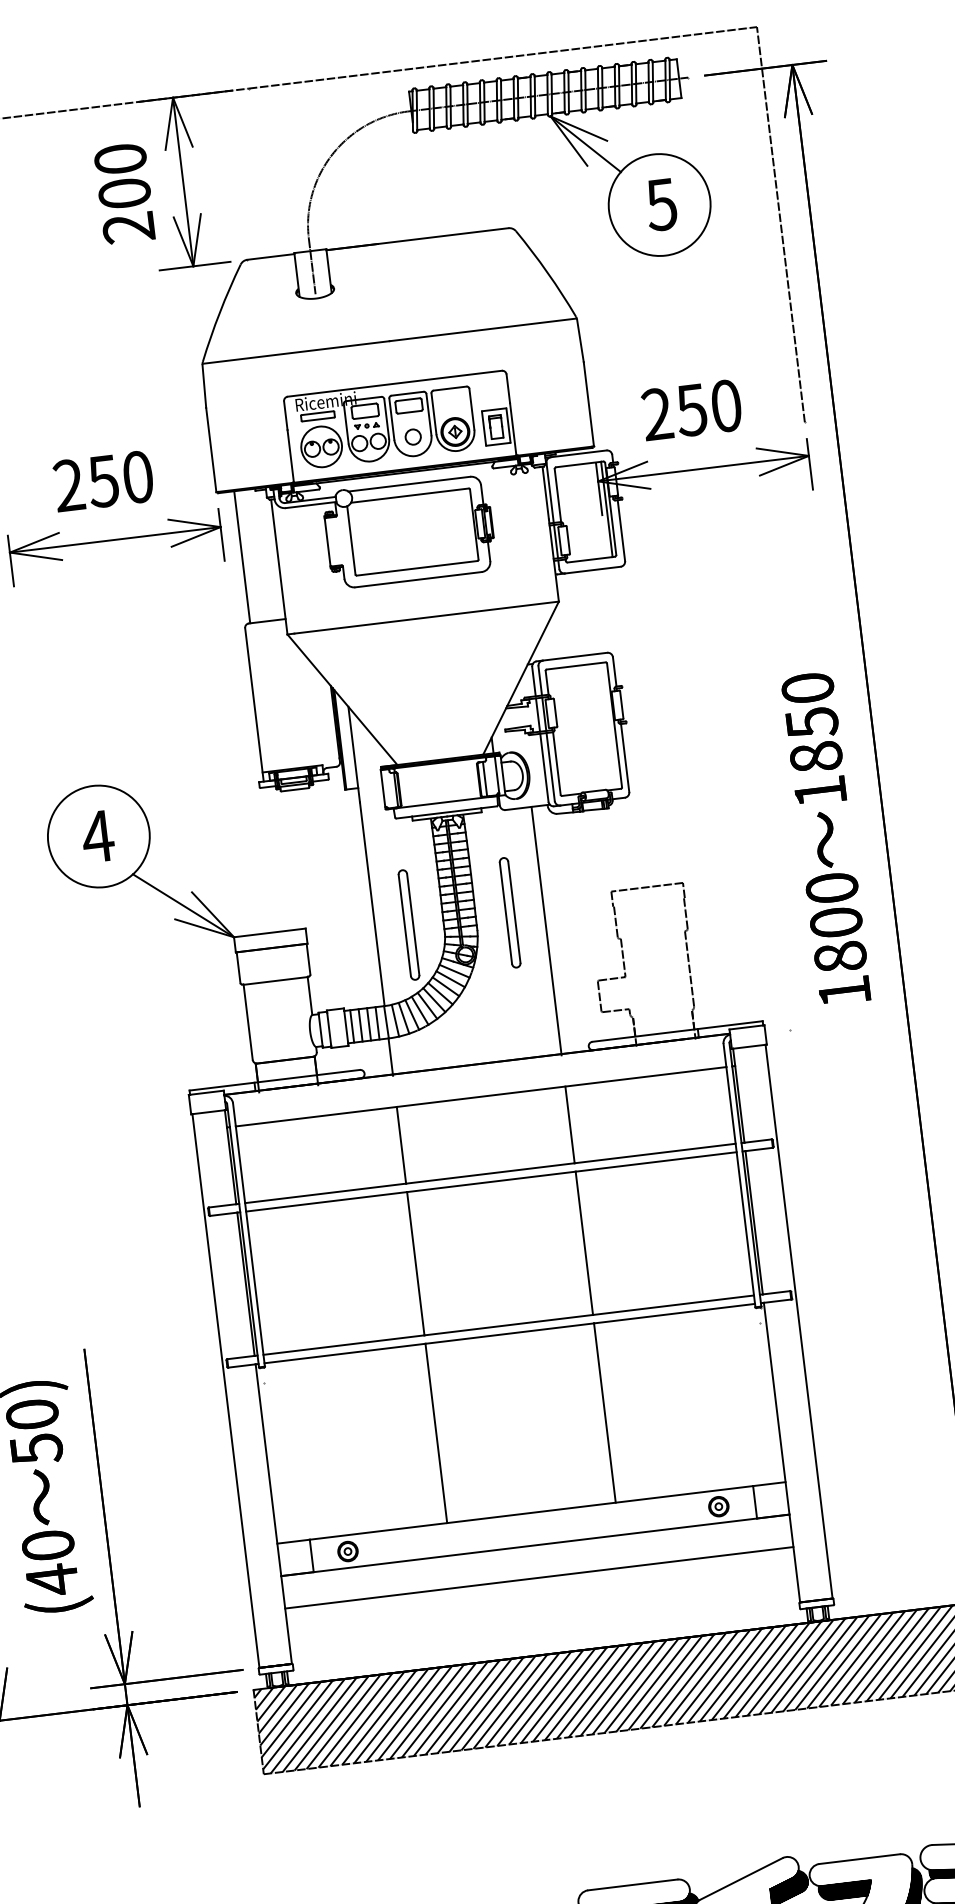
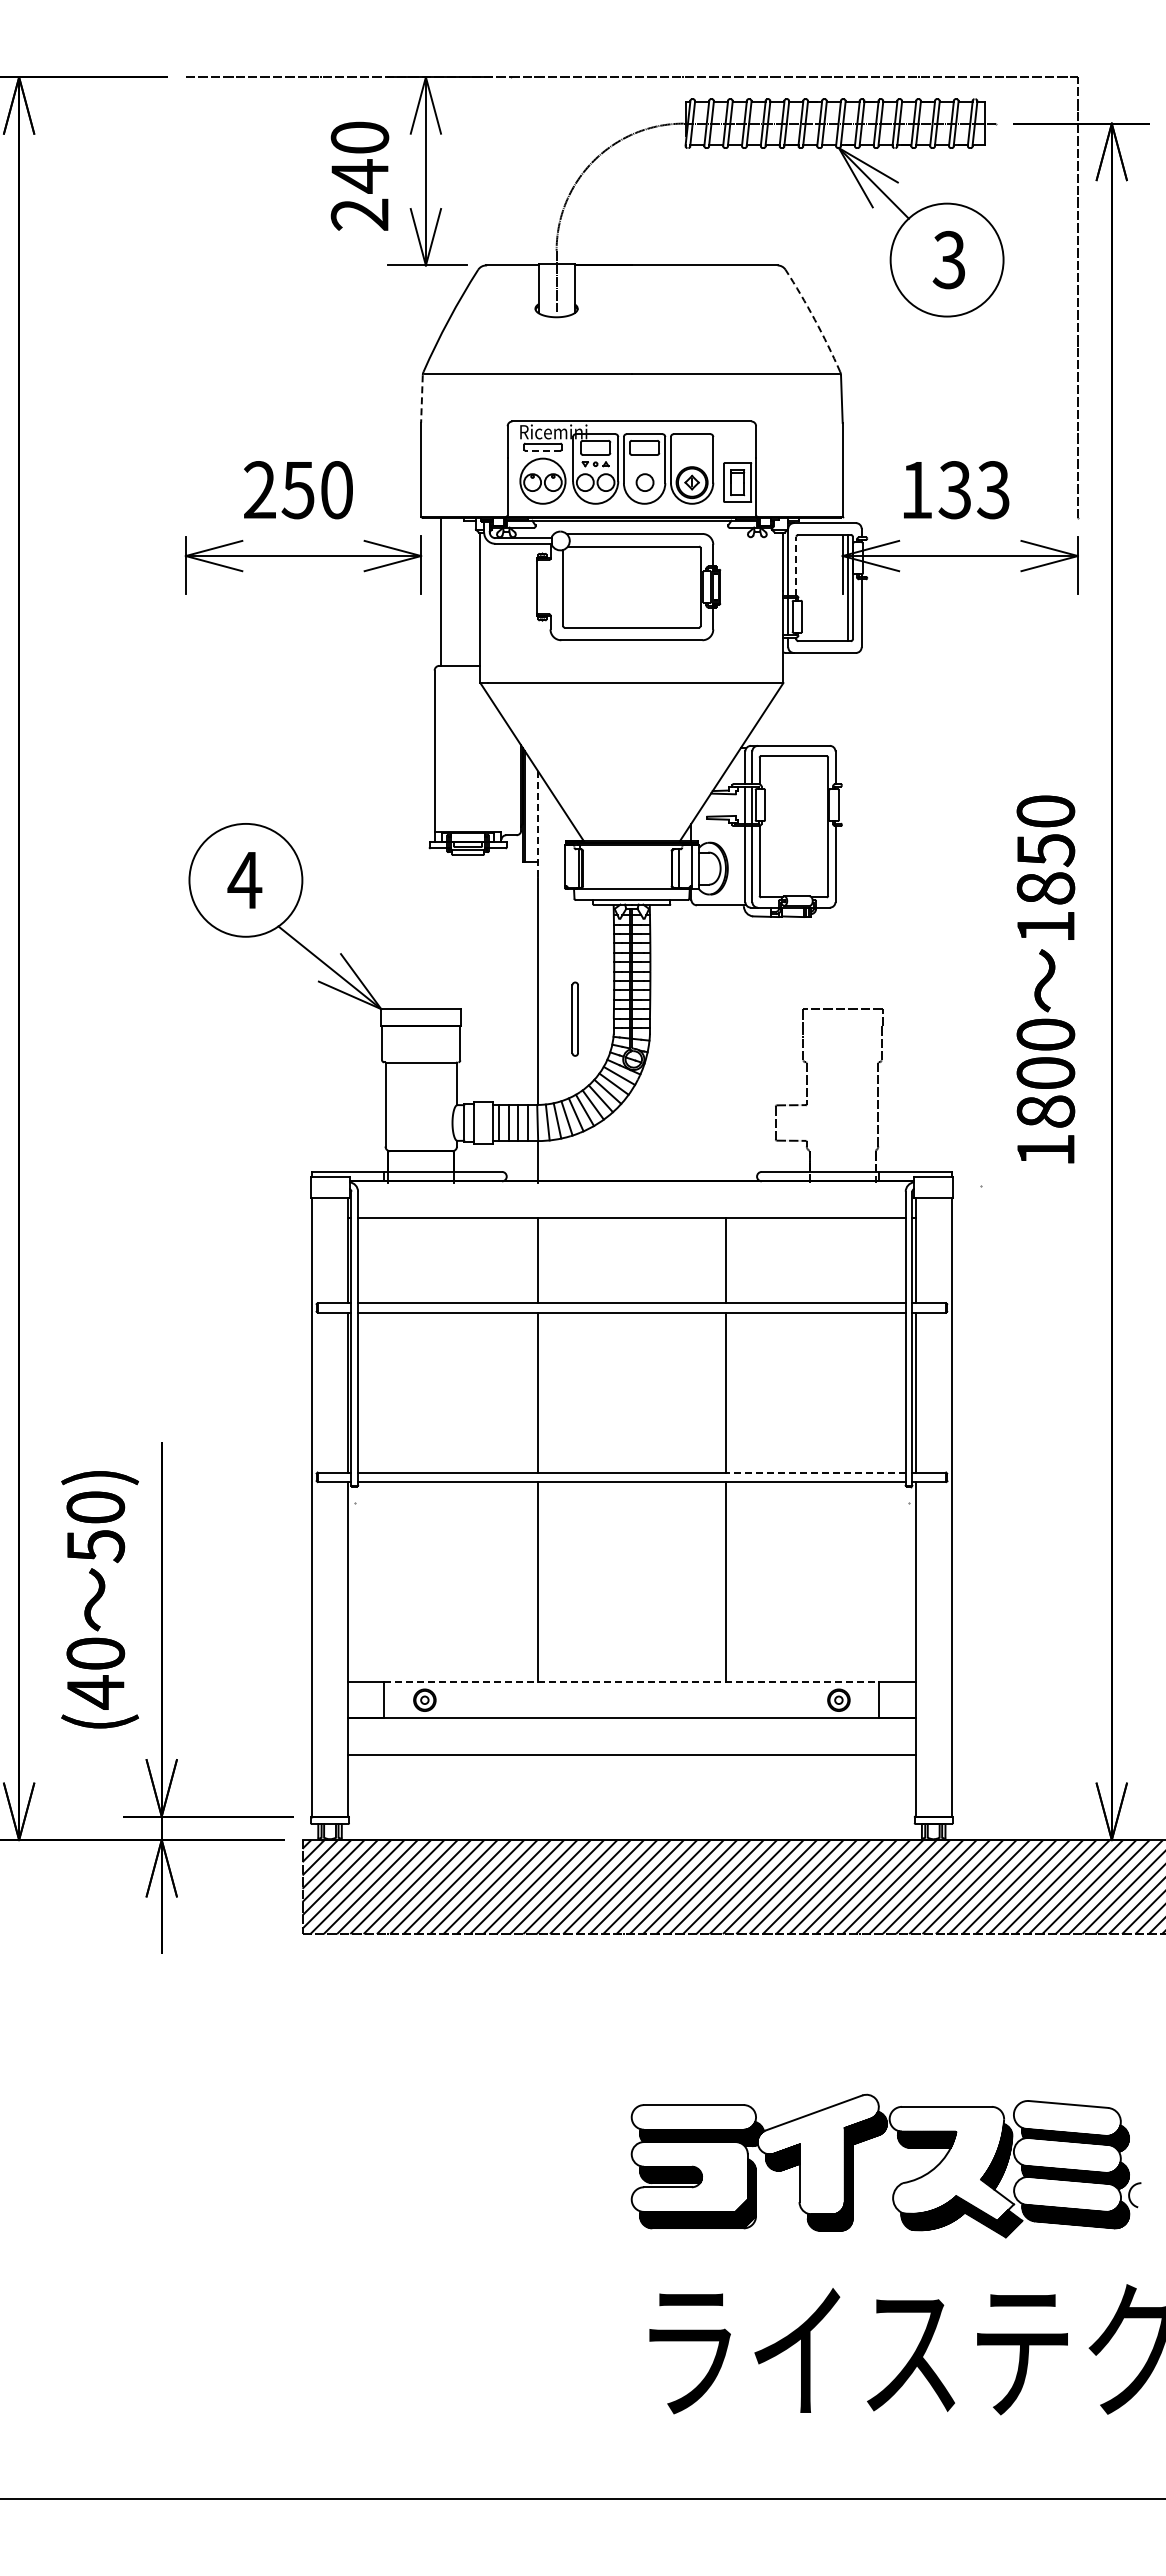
text: (124, 193) -> (359, 176), 200 -> 240
text: (660, 204) -> (948, 259), 5 -> 3
arc: (547, 272) -> (814, 319), solid -> dashed
line: (203, 386) -> (421, 399), solid -> dashed
text: (691, 410) -> (954, 490), 250 -> 133
line: (317, 419) -> (542, 450), solid -> dashed
line: (557, 495) -> (796, 566), solid -> dashed
line: (353, 754) -> (537, 824), solid -> dashed
part: (509, 913) -> (687, 1019), removed
part: (408, 925) -> (574, 1019), size x0.6
line: (546, 930) -> (726, 1043), removed
line: (673, 1305) -> (815, 1472), solid -> dashed
line: (532, 1513) -> (632, 1682), solid -> dashed

